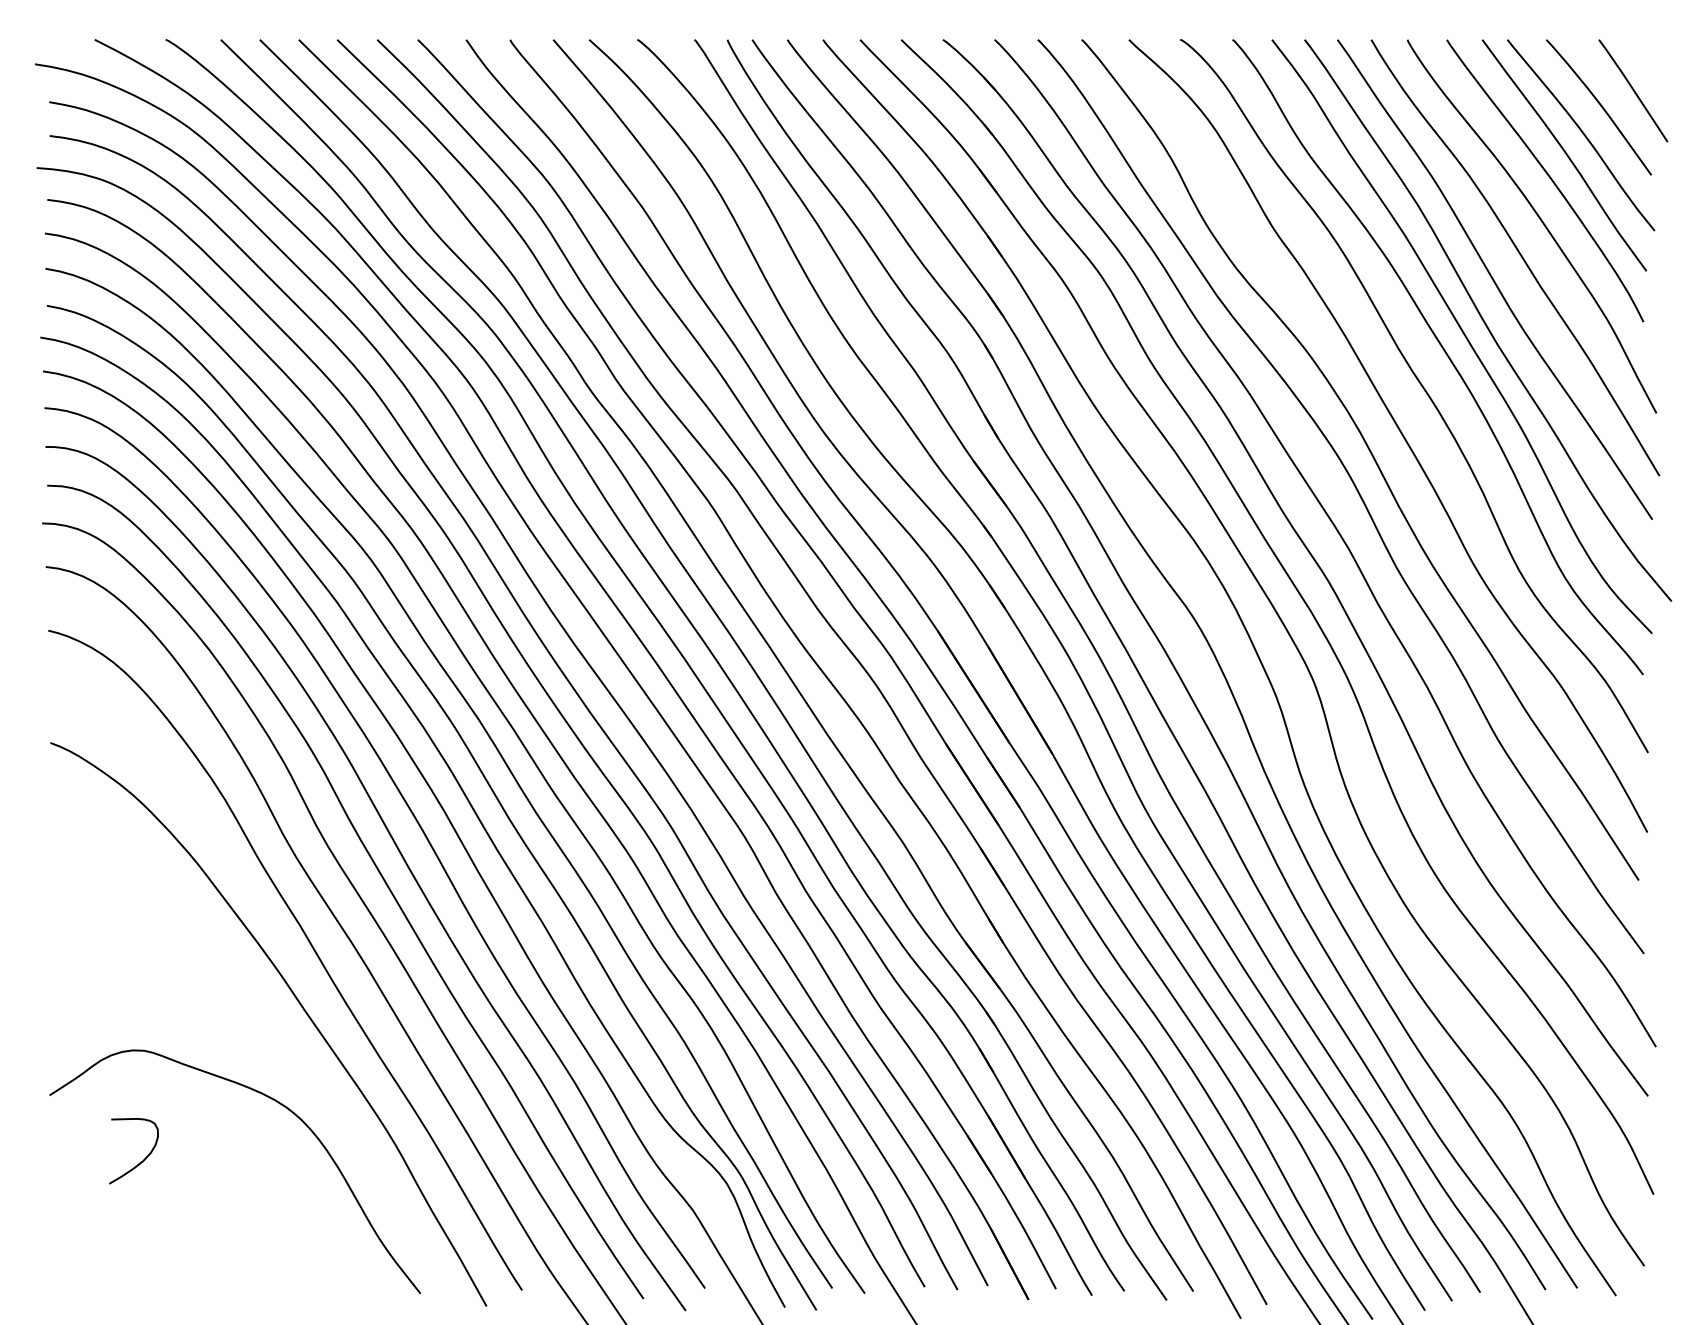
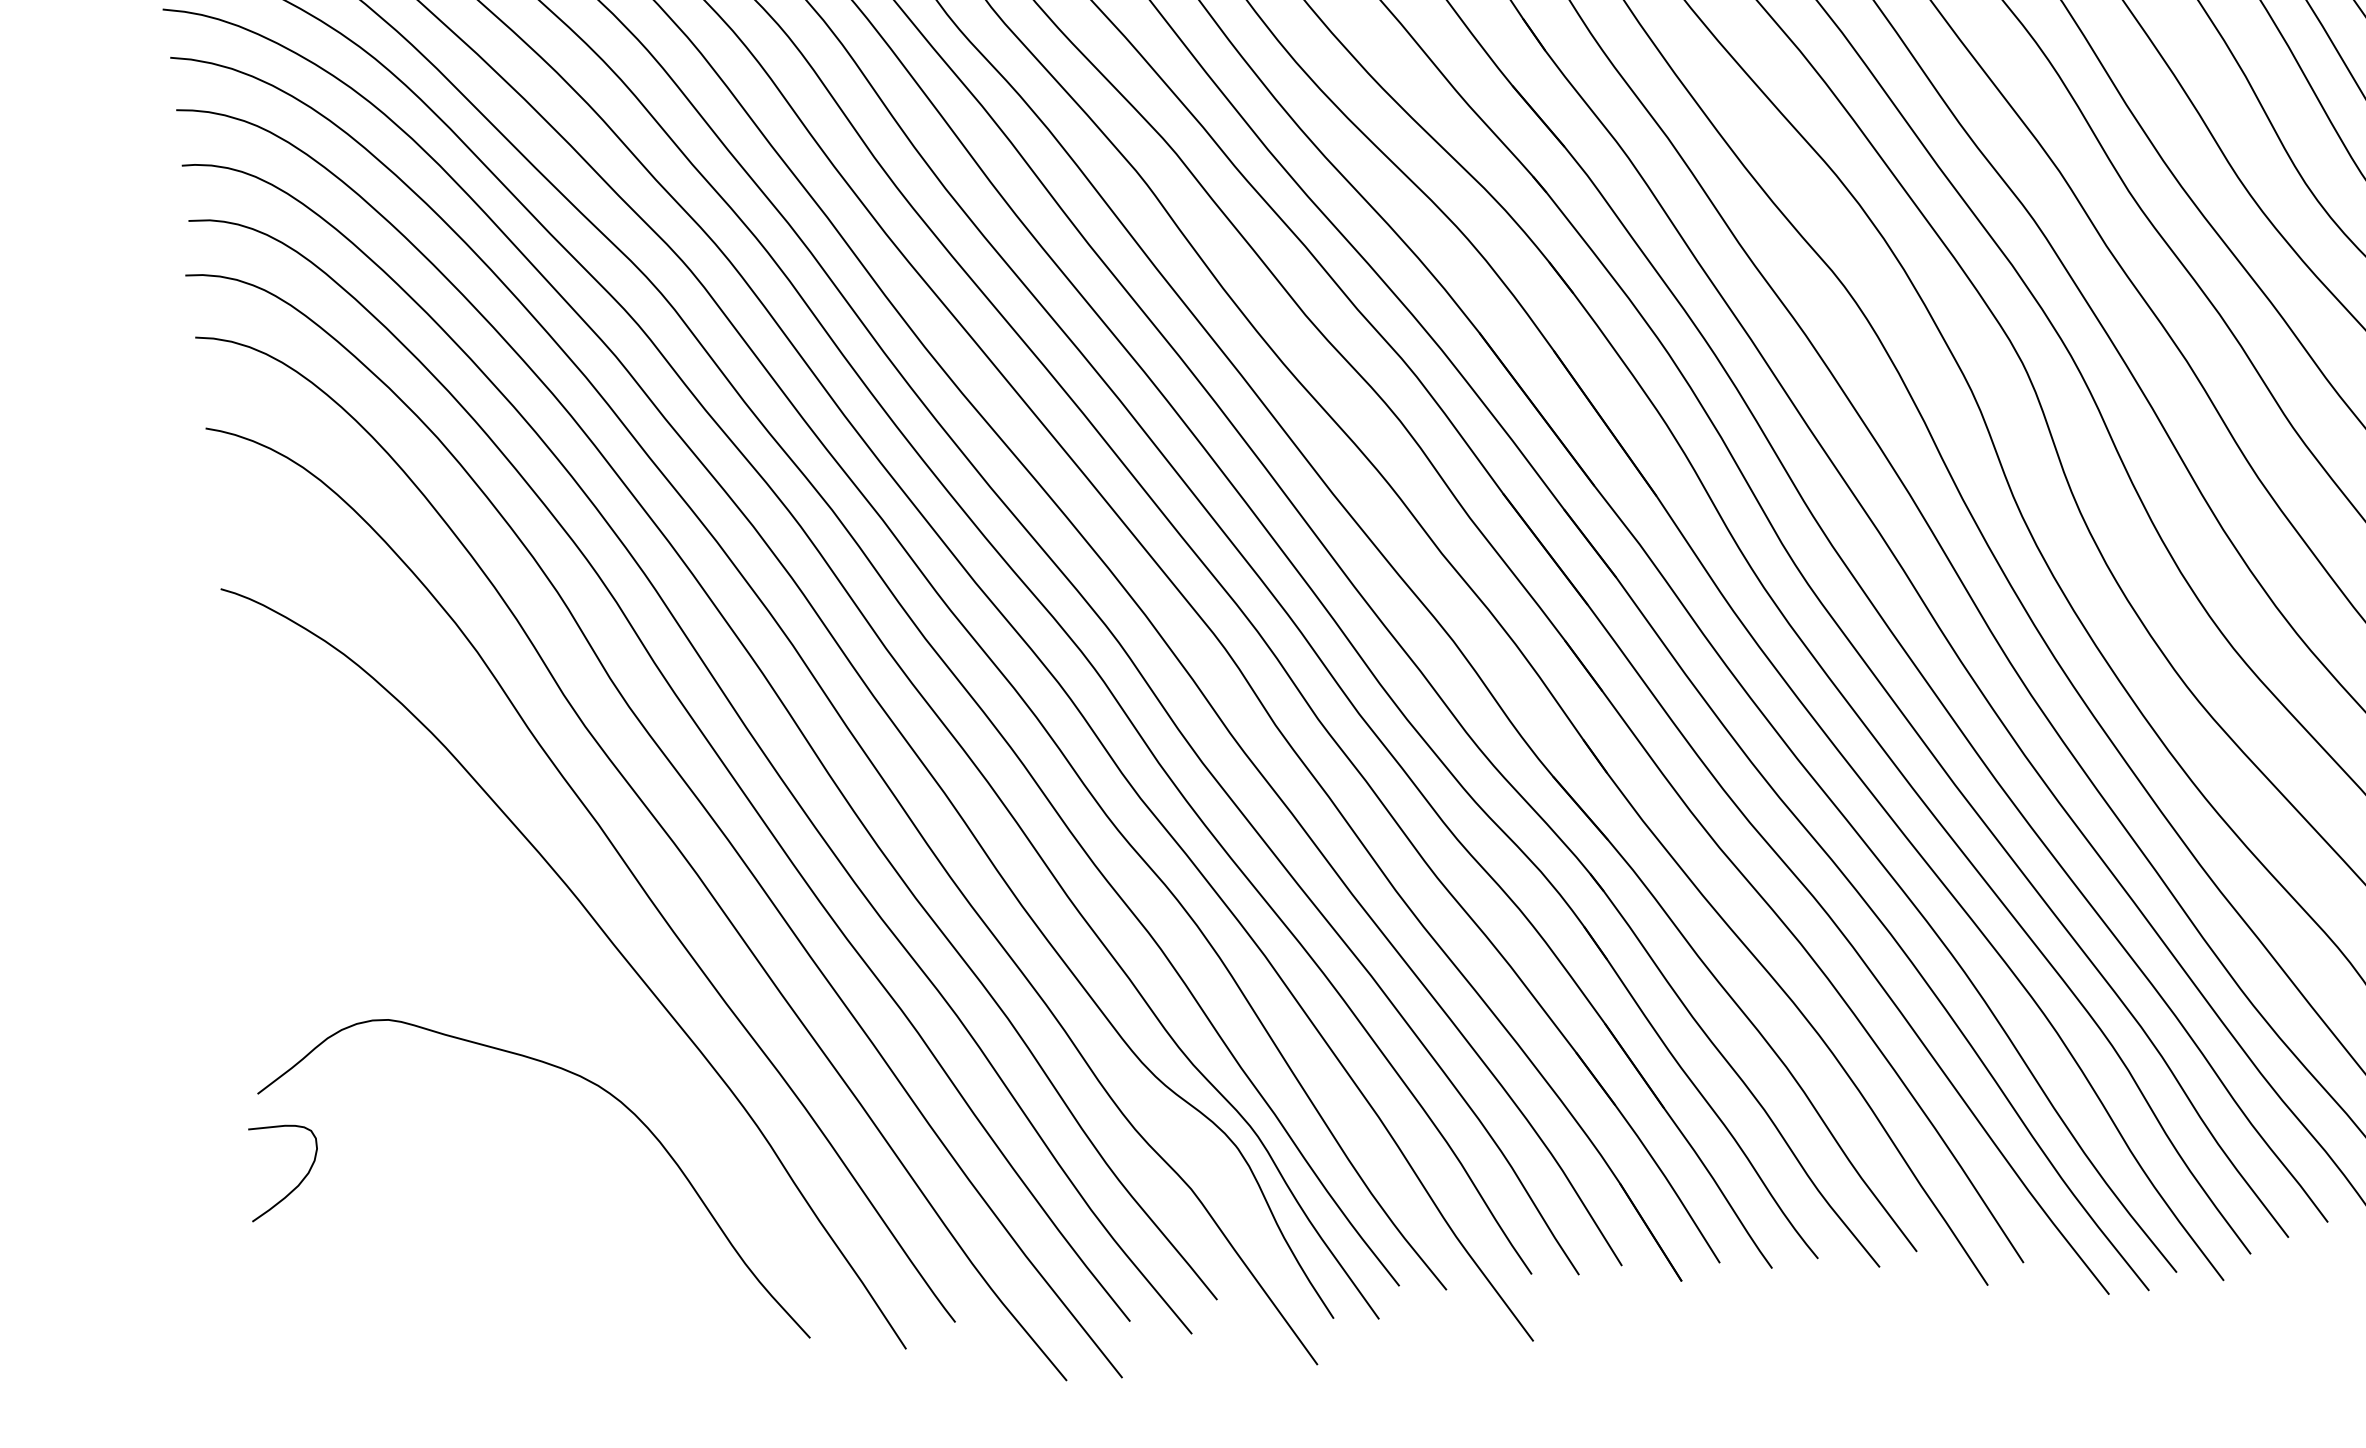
curve: (139, 1162) -> (293, 1187), moved

